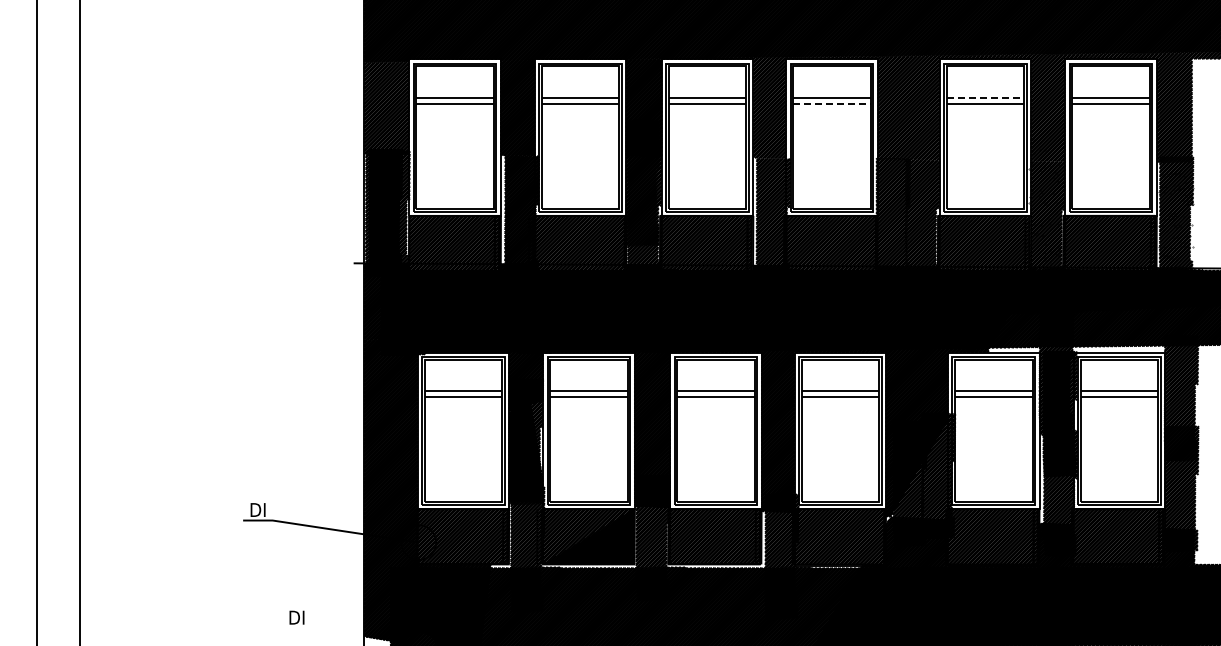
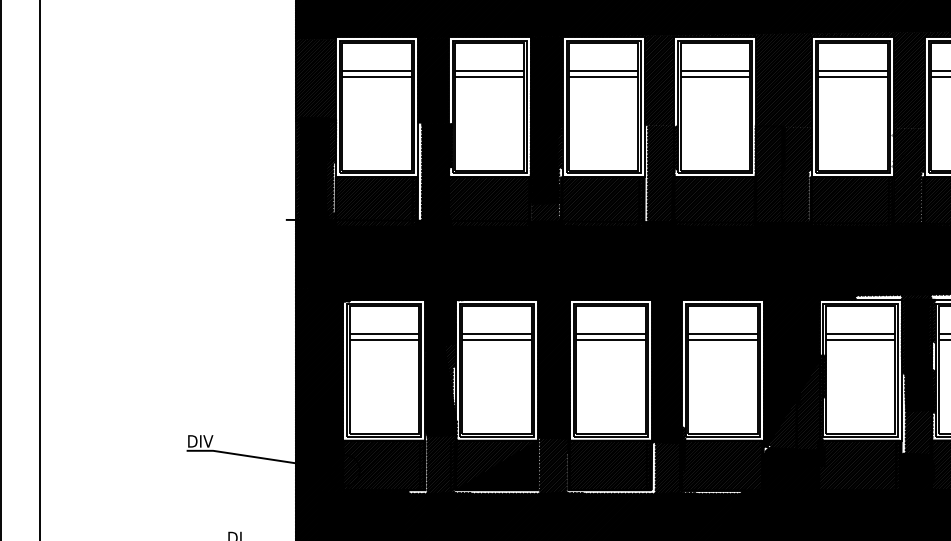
line: (985, 97) -> (853, 71), dashed -> solid
line: (832, 103) -> (715, 76), dashed -> solid
text: (258, 509) -> (200, 440), DI -> DIV

